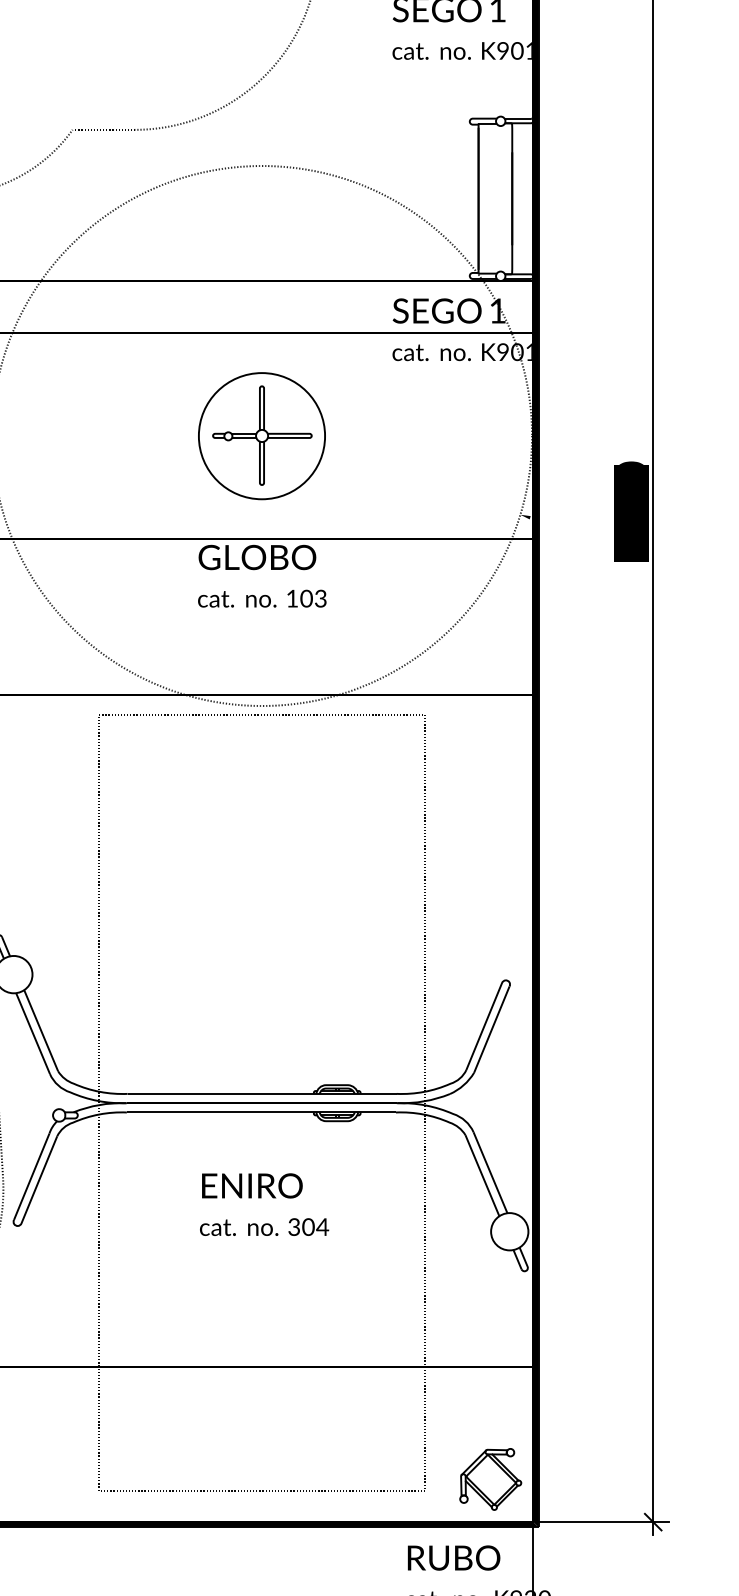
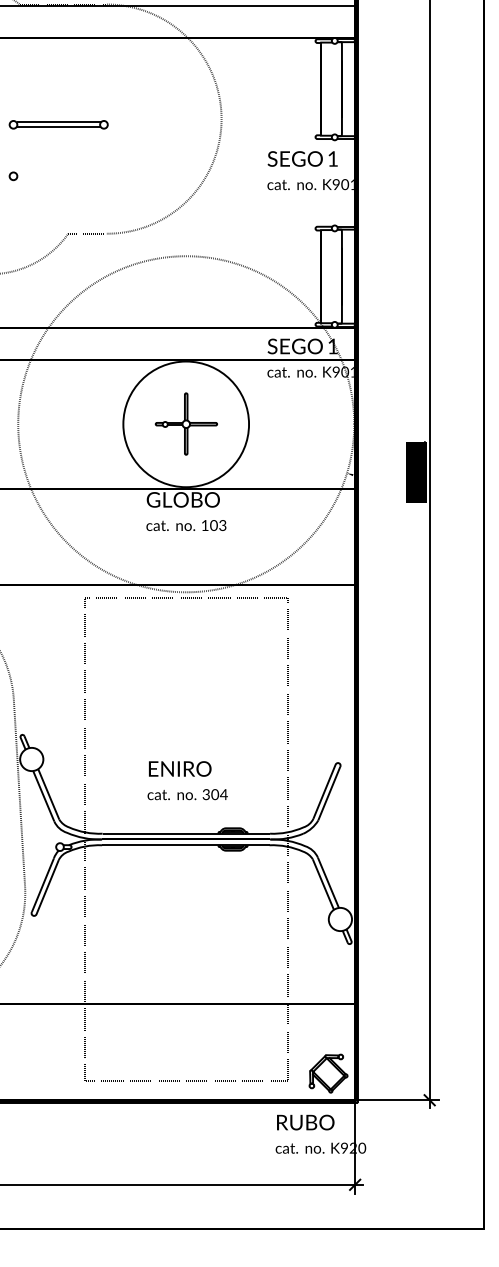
circle: (260, 436) -> (185, 424), size x1.6
text: (633, 462) -> (417, 440), 1950 -> 1951
text: (264, 1204) -> (187, 780), moved

